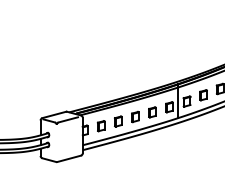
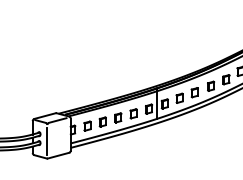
line: (56, 143) -> (47, 141), added

